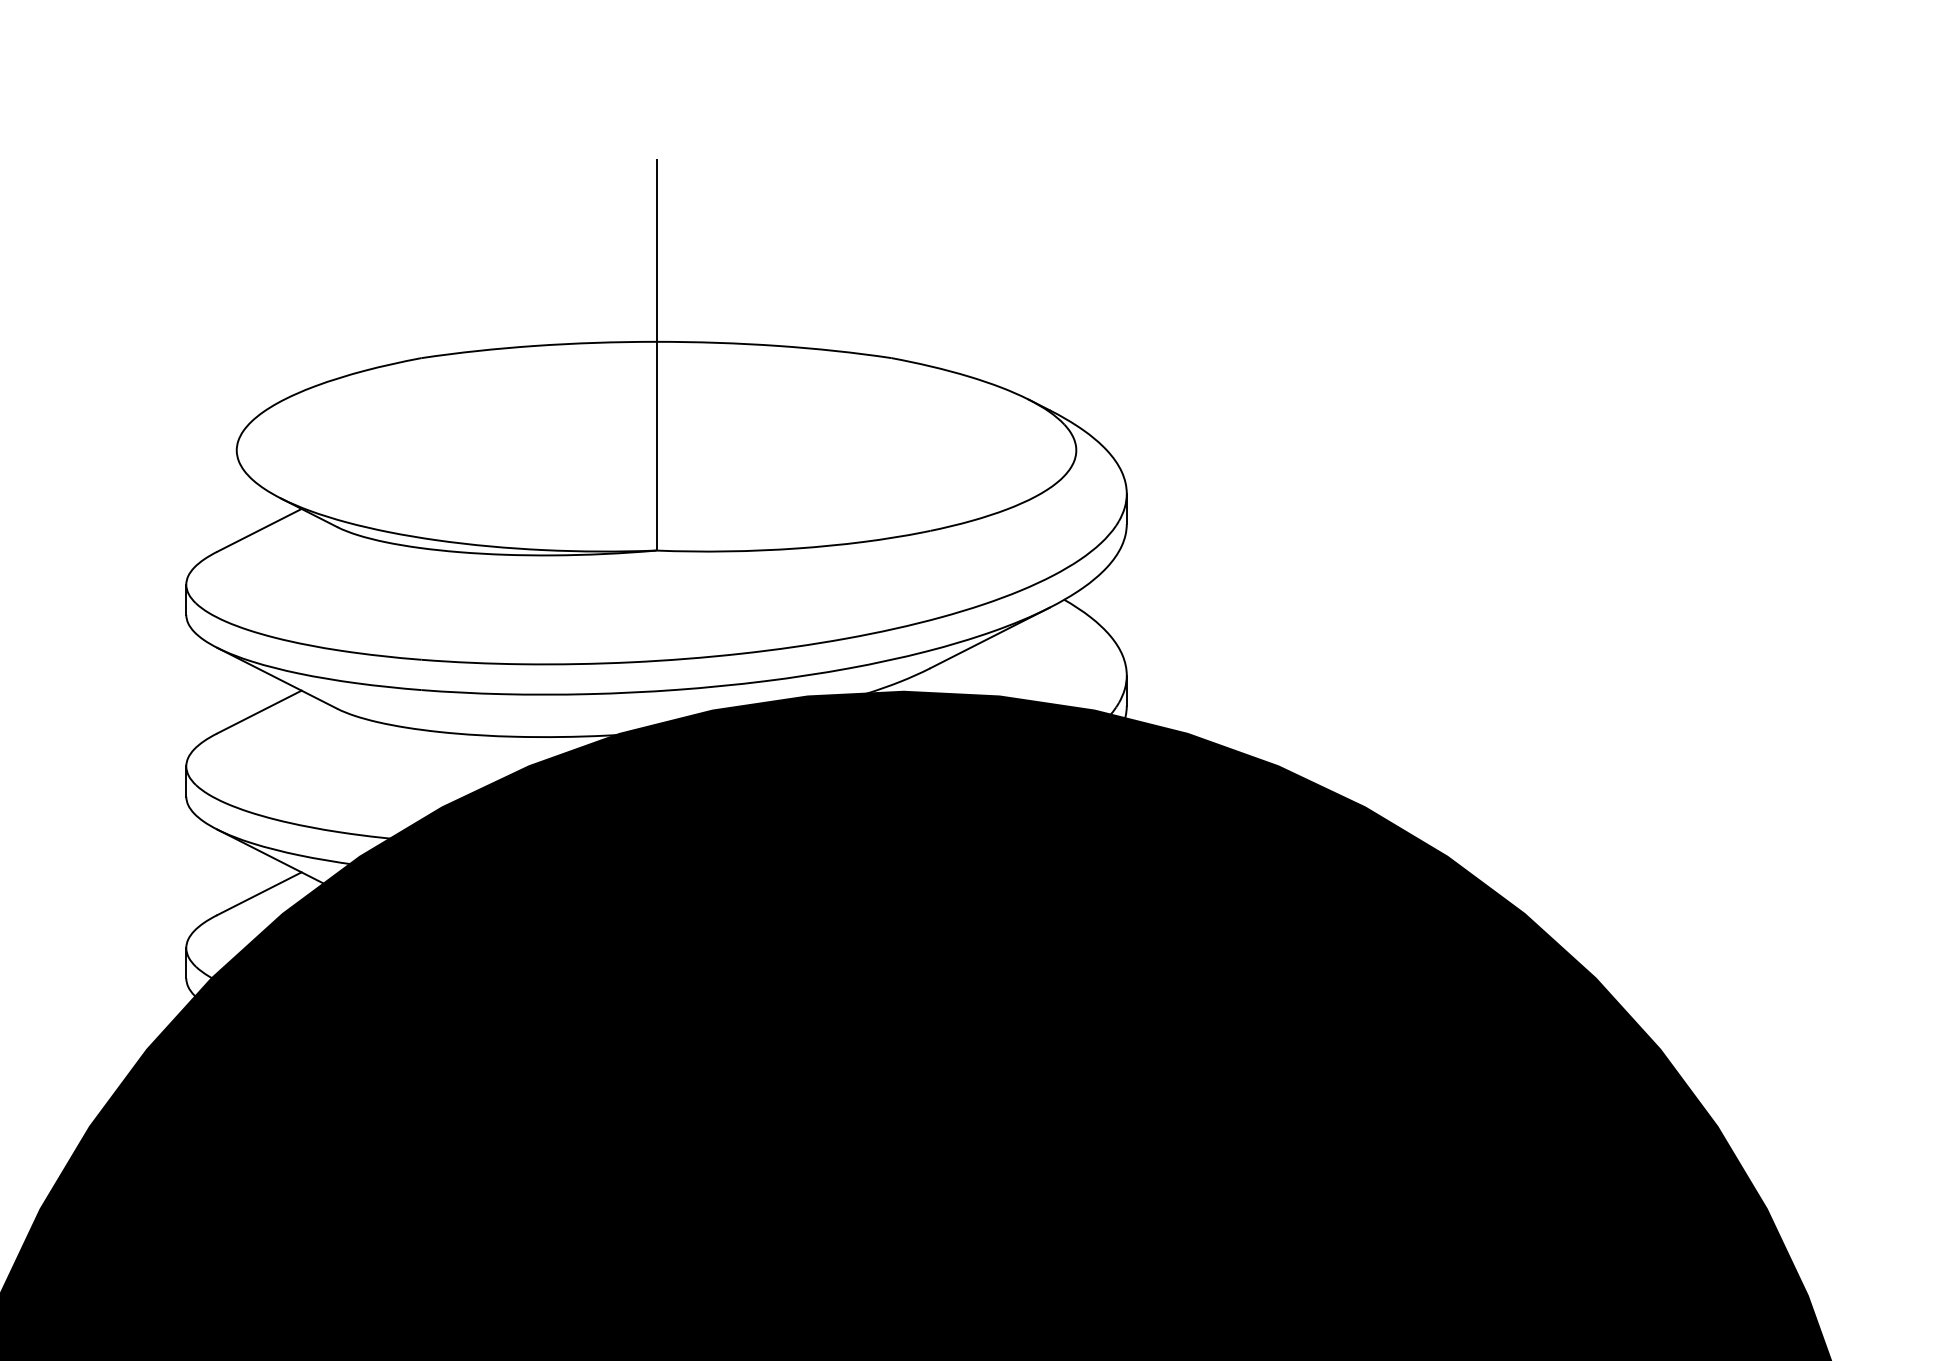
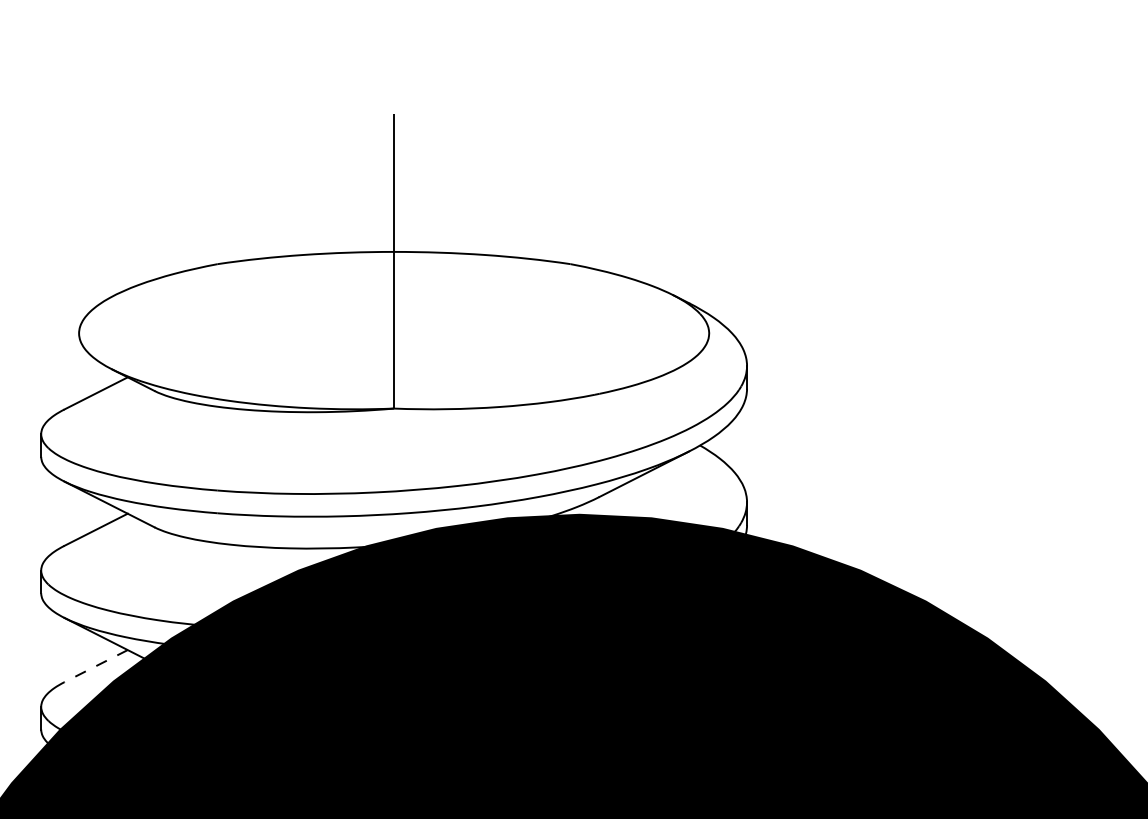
line: (258, 894) -> (95, 666), solid -> dashed

